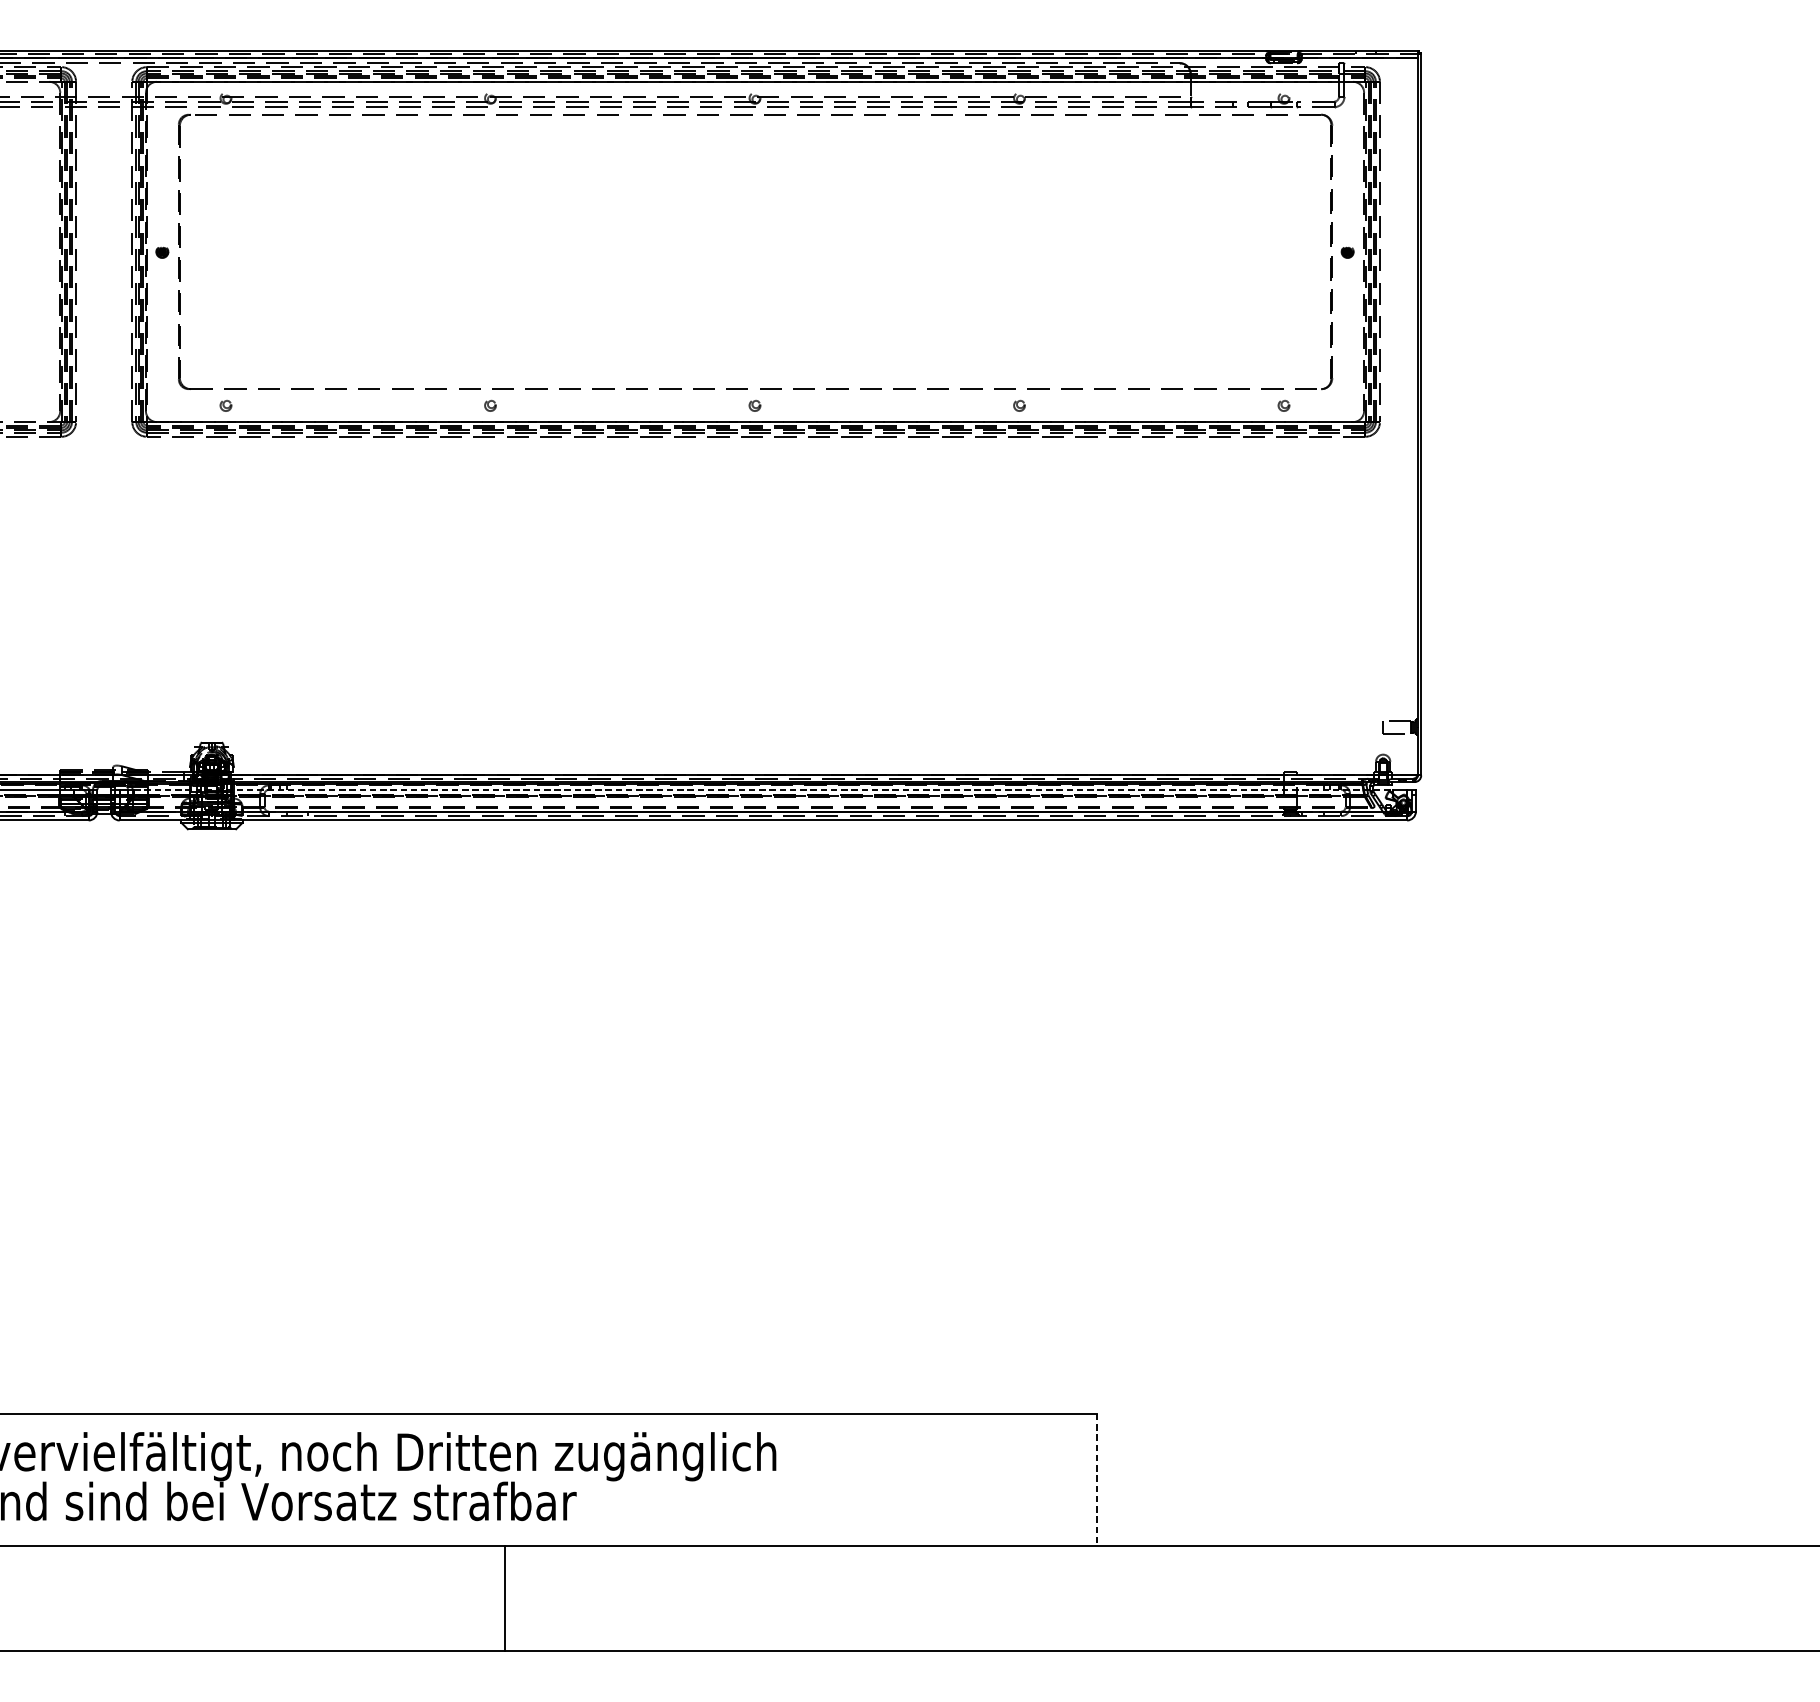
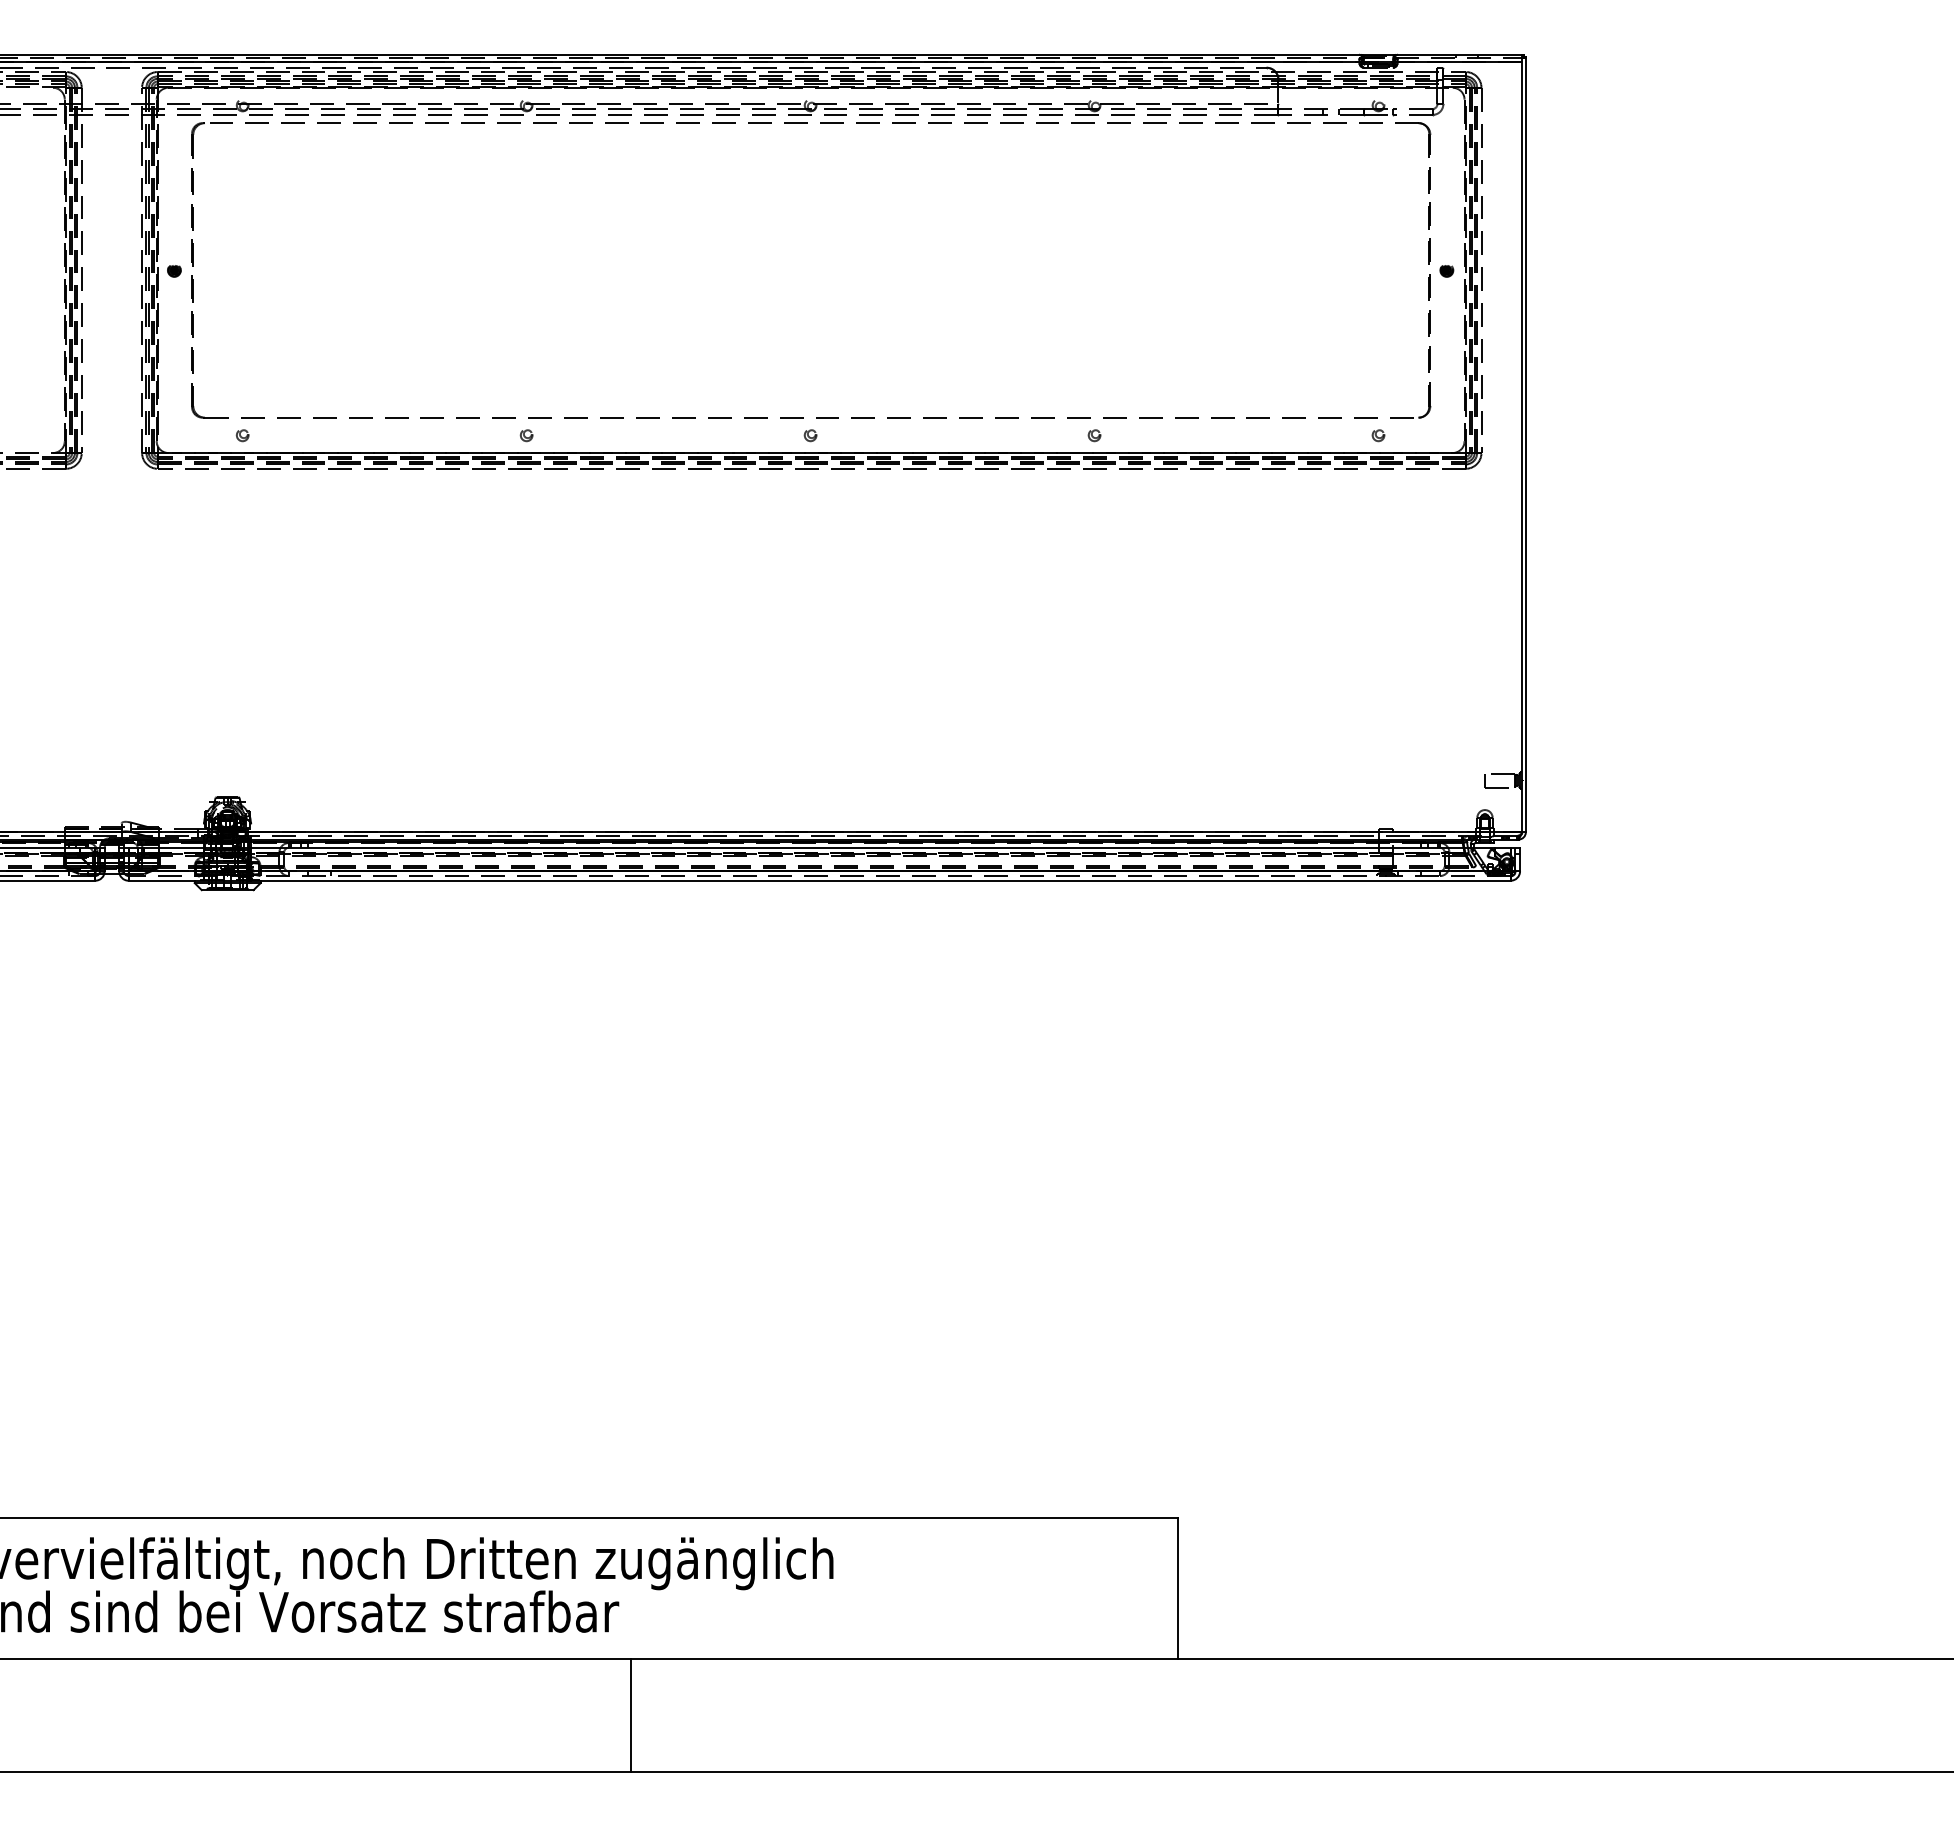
line: (763, 789) -> (819, 847), dashed -> solid
line: (1097, 1479) -> (1178, 1588), dashed -> solid
line: (505, 1598) -> (631, 1715), moved

